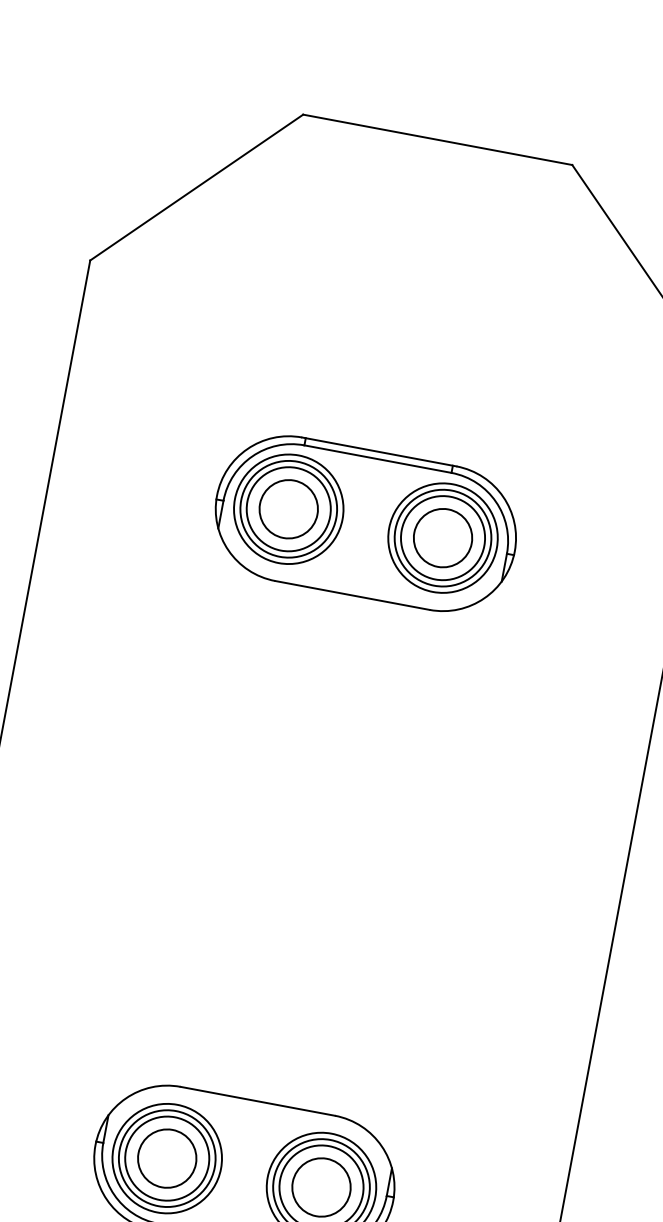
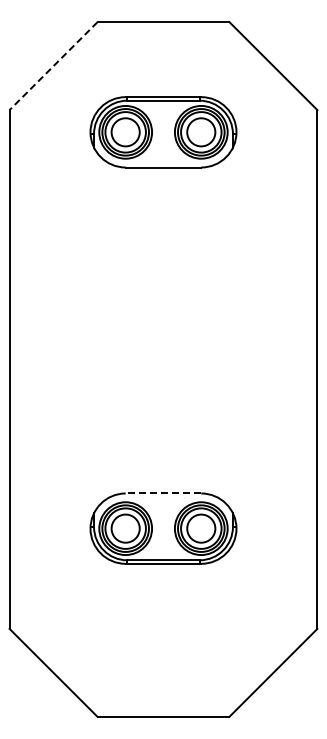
line: (196, 188) -> (53, 66), solid -> dashed
part: (365, 524) -> (163, 132), moved
line: (257, 1101) -> (163, 493), solid -> dashed

